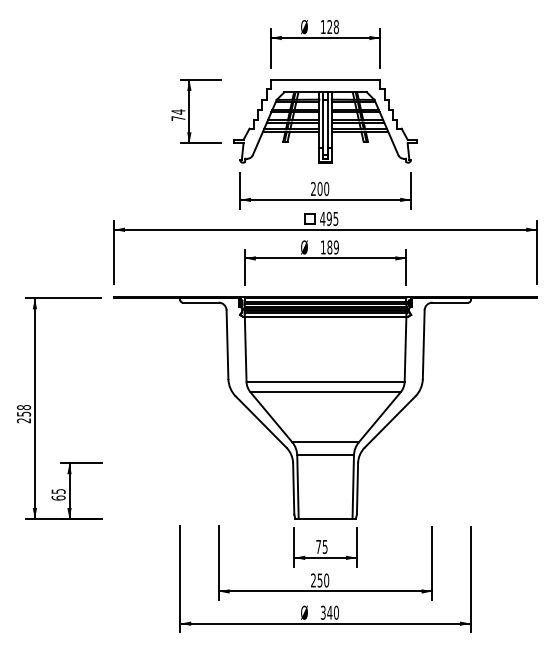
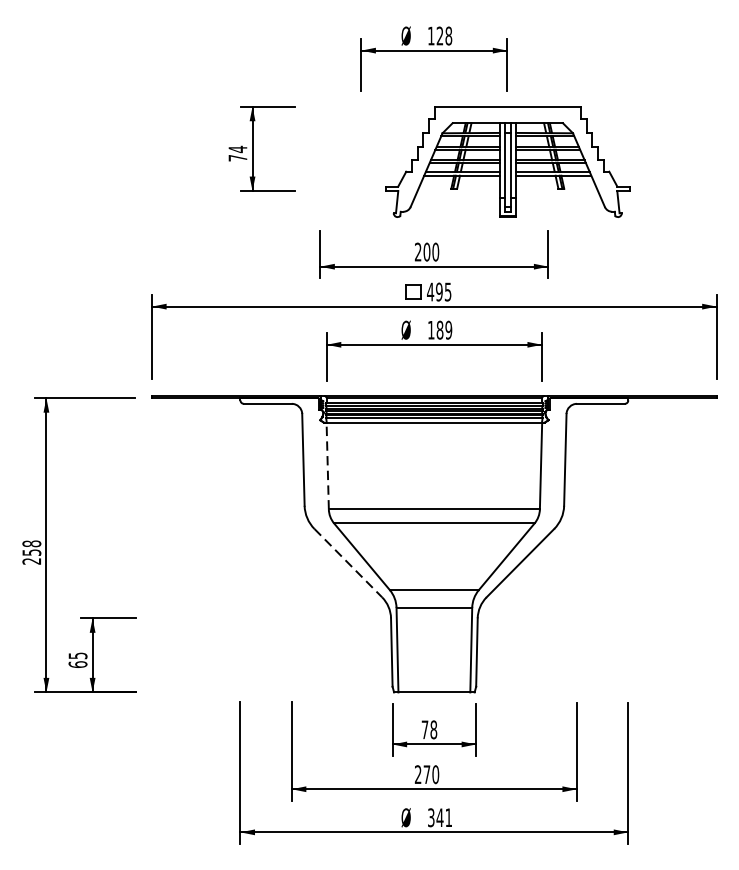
part: (325, 121) -> (507, 162), moved
line: (245, 349) -> (327, 466), solid -> dashed
line: (261, 422) -> (348, 563), solid -> dashed
text: (324, 546) -> (432, 729), 75 -> 78
text: (319, 580) -> (426, 774), 250 -> 270
text: (335, 612) -> (447, 817), 340 -> 341

